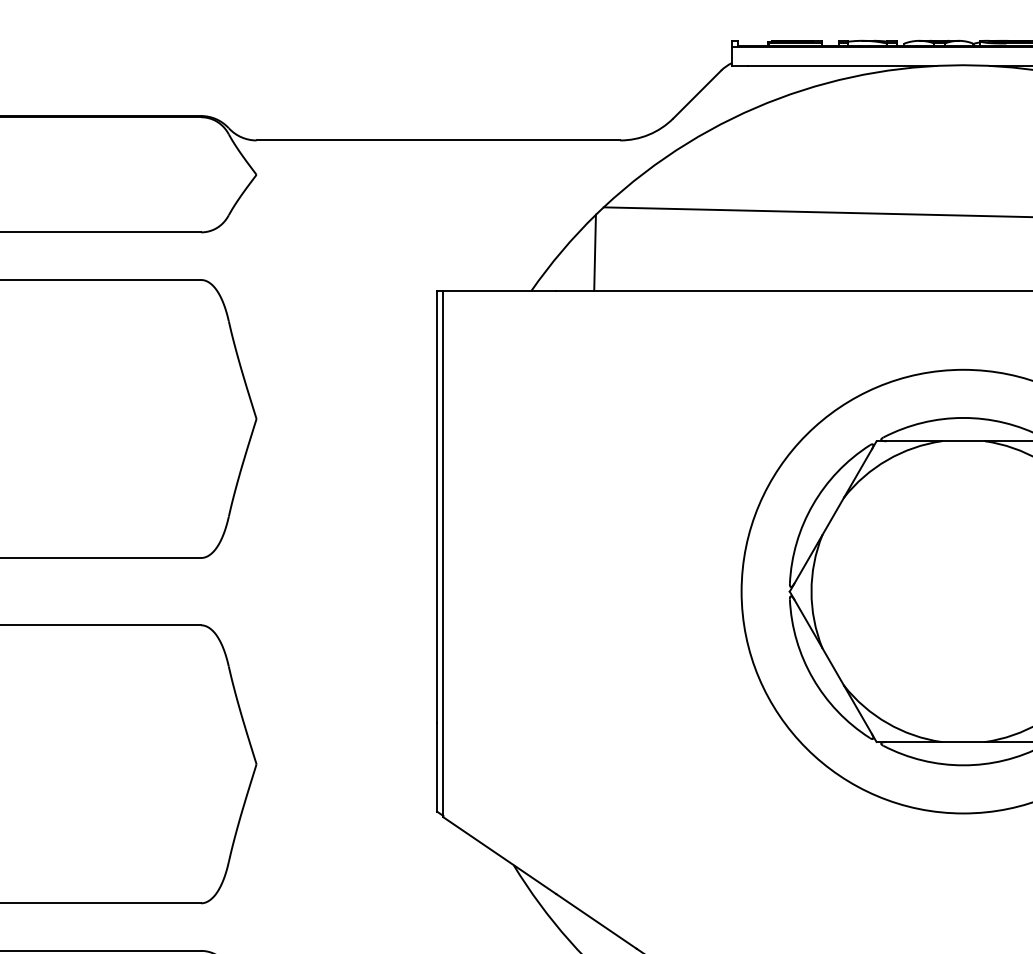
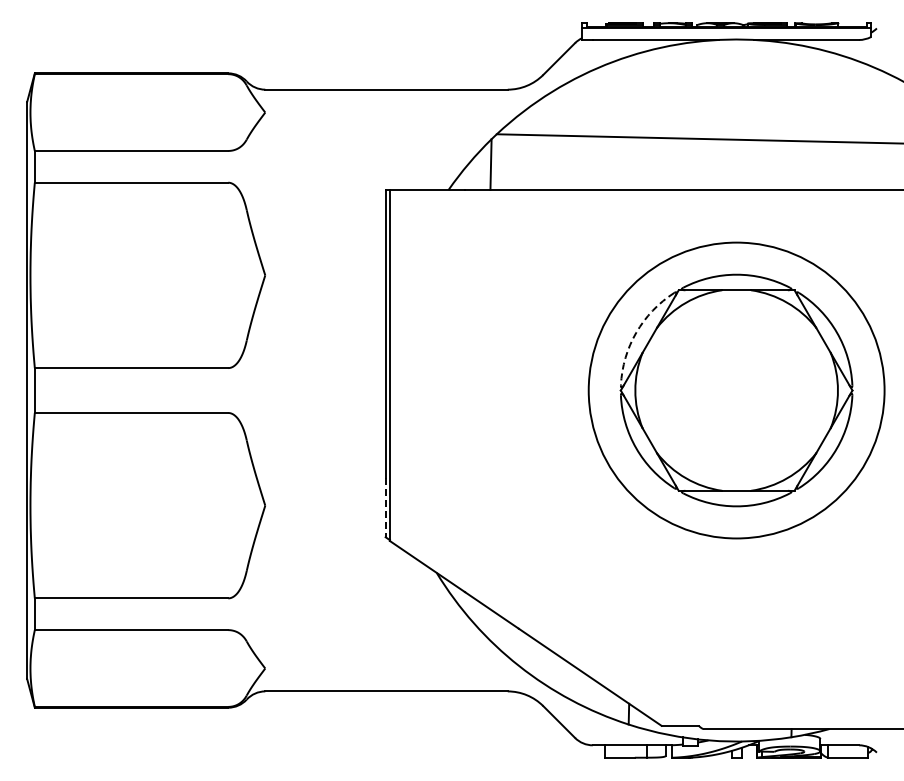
arc: (813, 504) -> (636, 332), solid -> dashed
line: (436, 768) -> (385, 508), solid -> dashed

